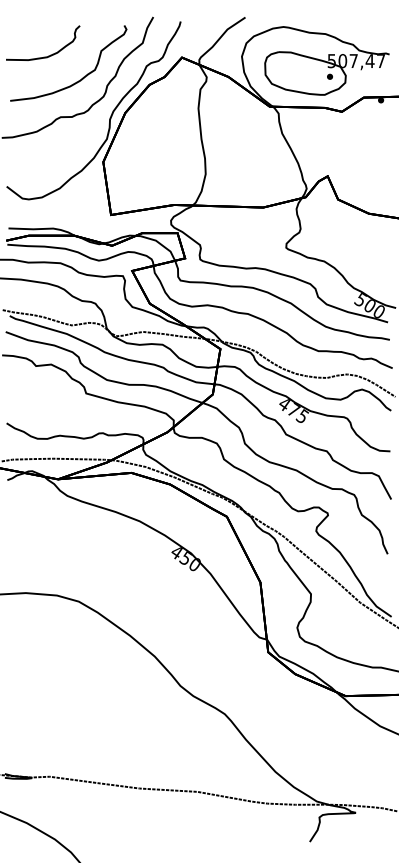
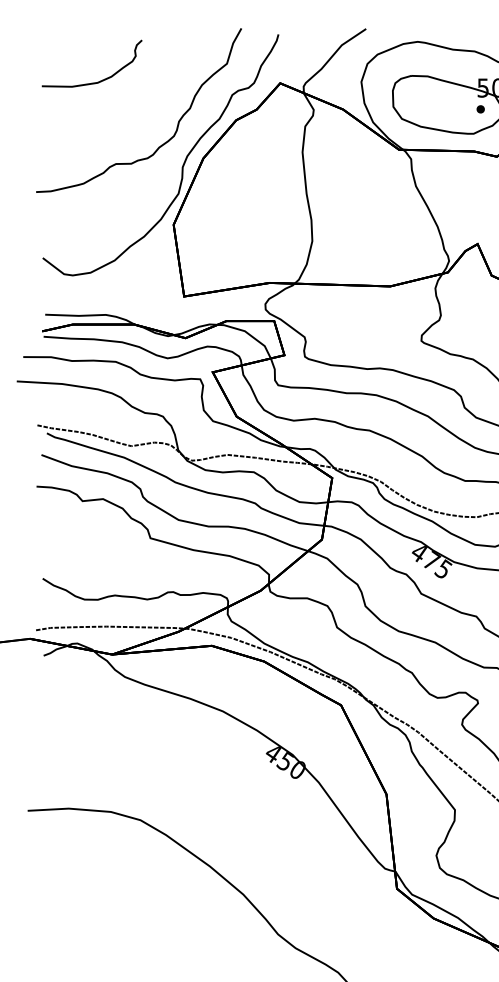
curve: (76, 81) -> (137, 115), removed

